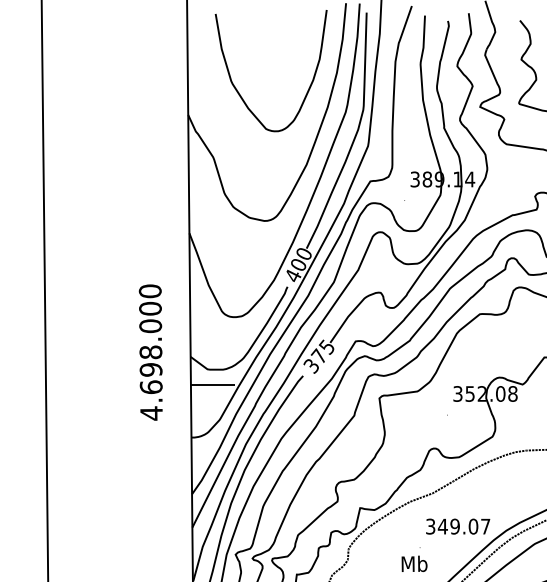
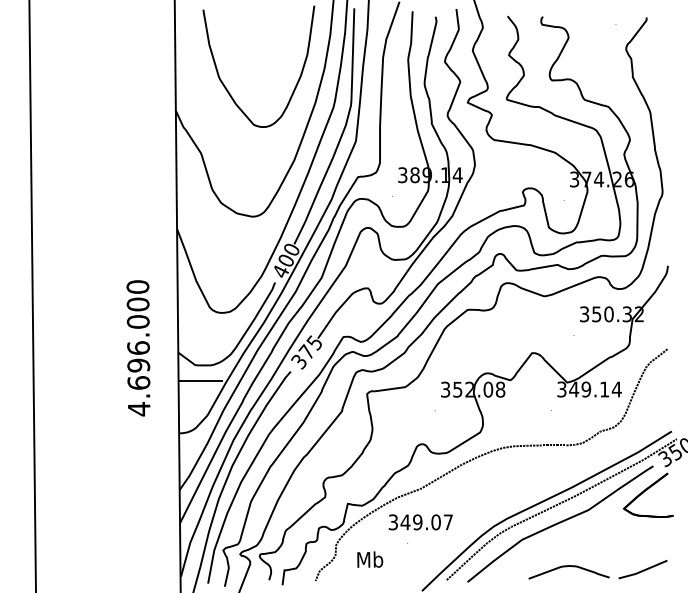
text: (150, 351) -> (138, 347), 4.698.000 -> 4.696.000
text: (457, 526) -> (420, 522), moved
text: (414, 563) -> (370, 559), moved

